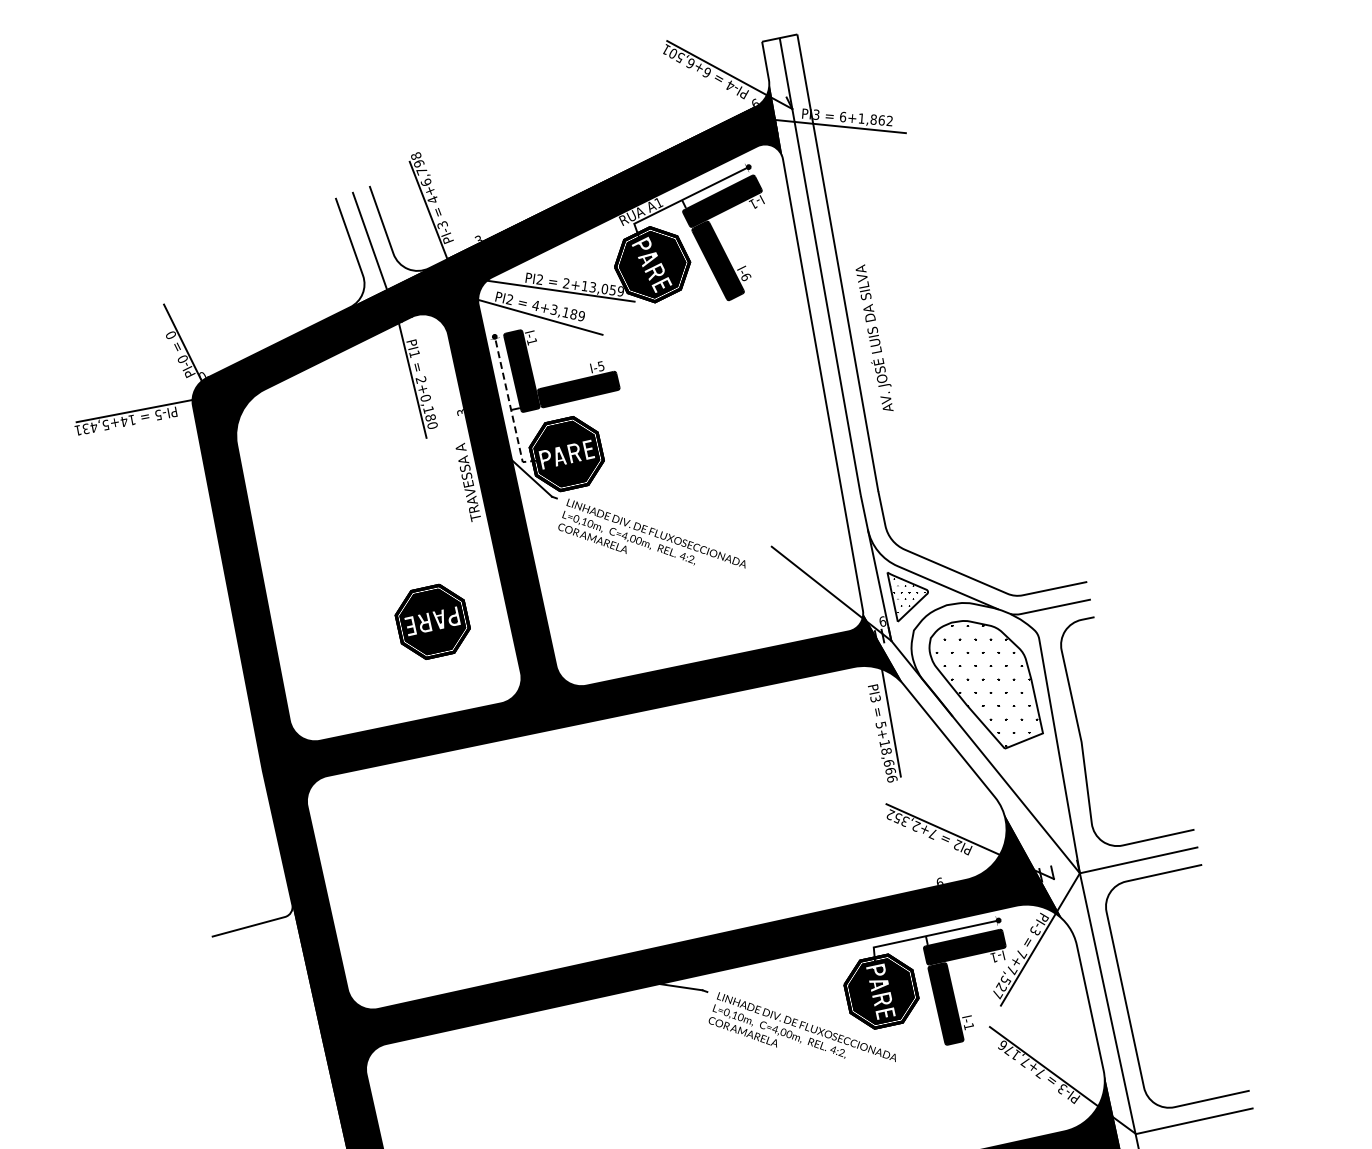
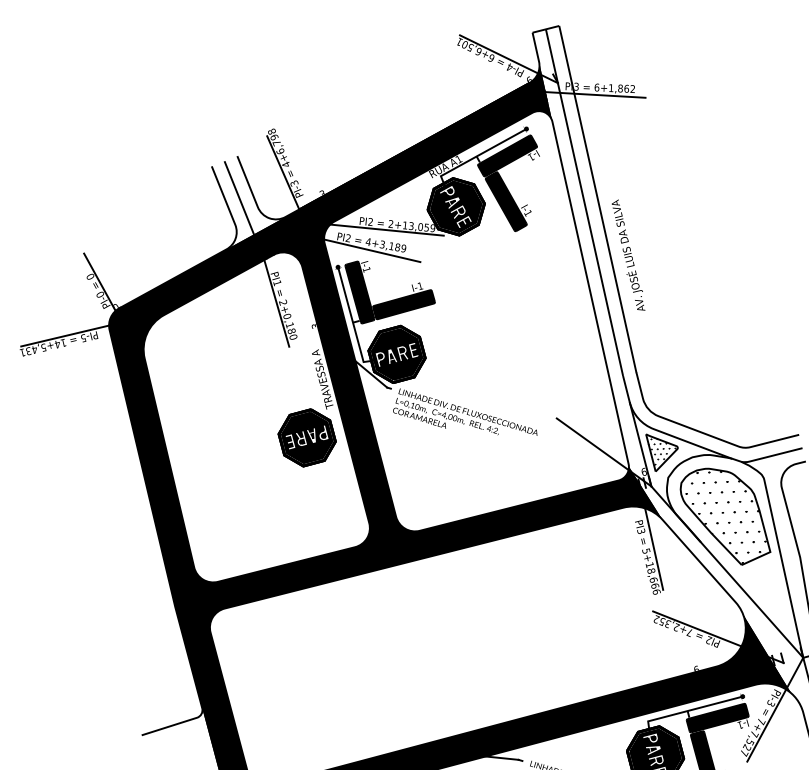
text: (745, 277) -> (527, 213), I-6 -> I-1
text: (600, 366) -> (419, 286), I-5 -> I-1
line: (510, 407) -> (352, 320), dashed -> solid
part: (432, 621) -> (306, 437), moved

